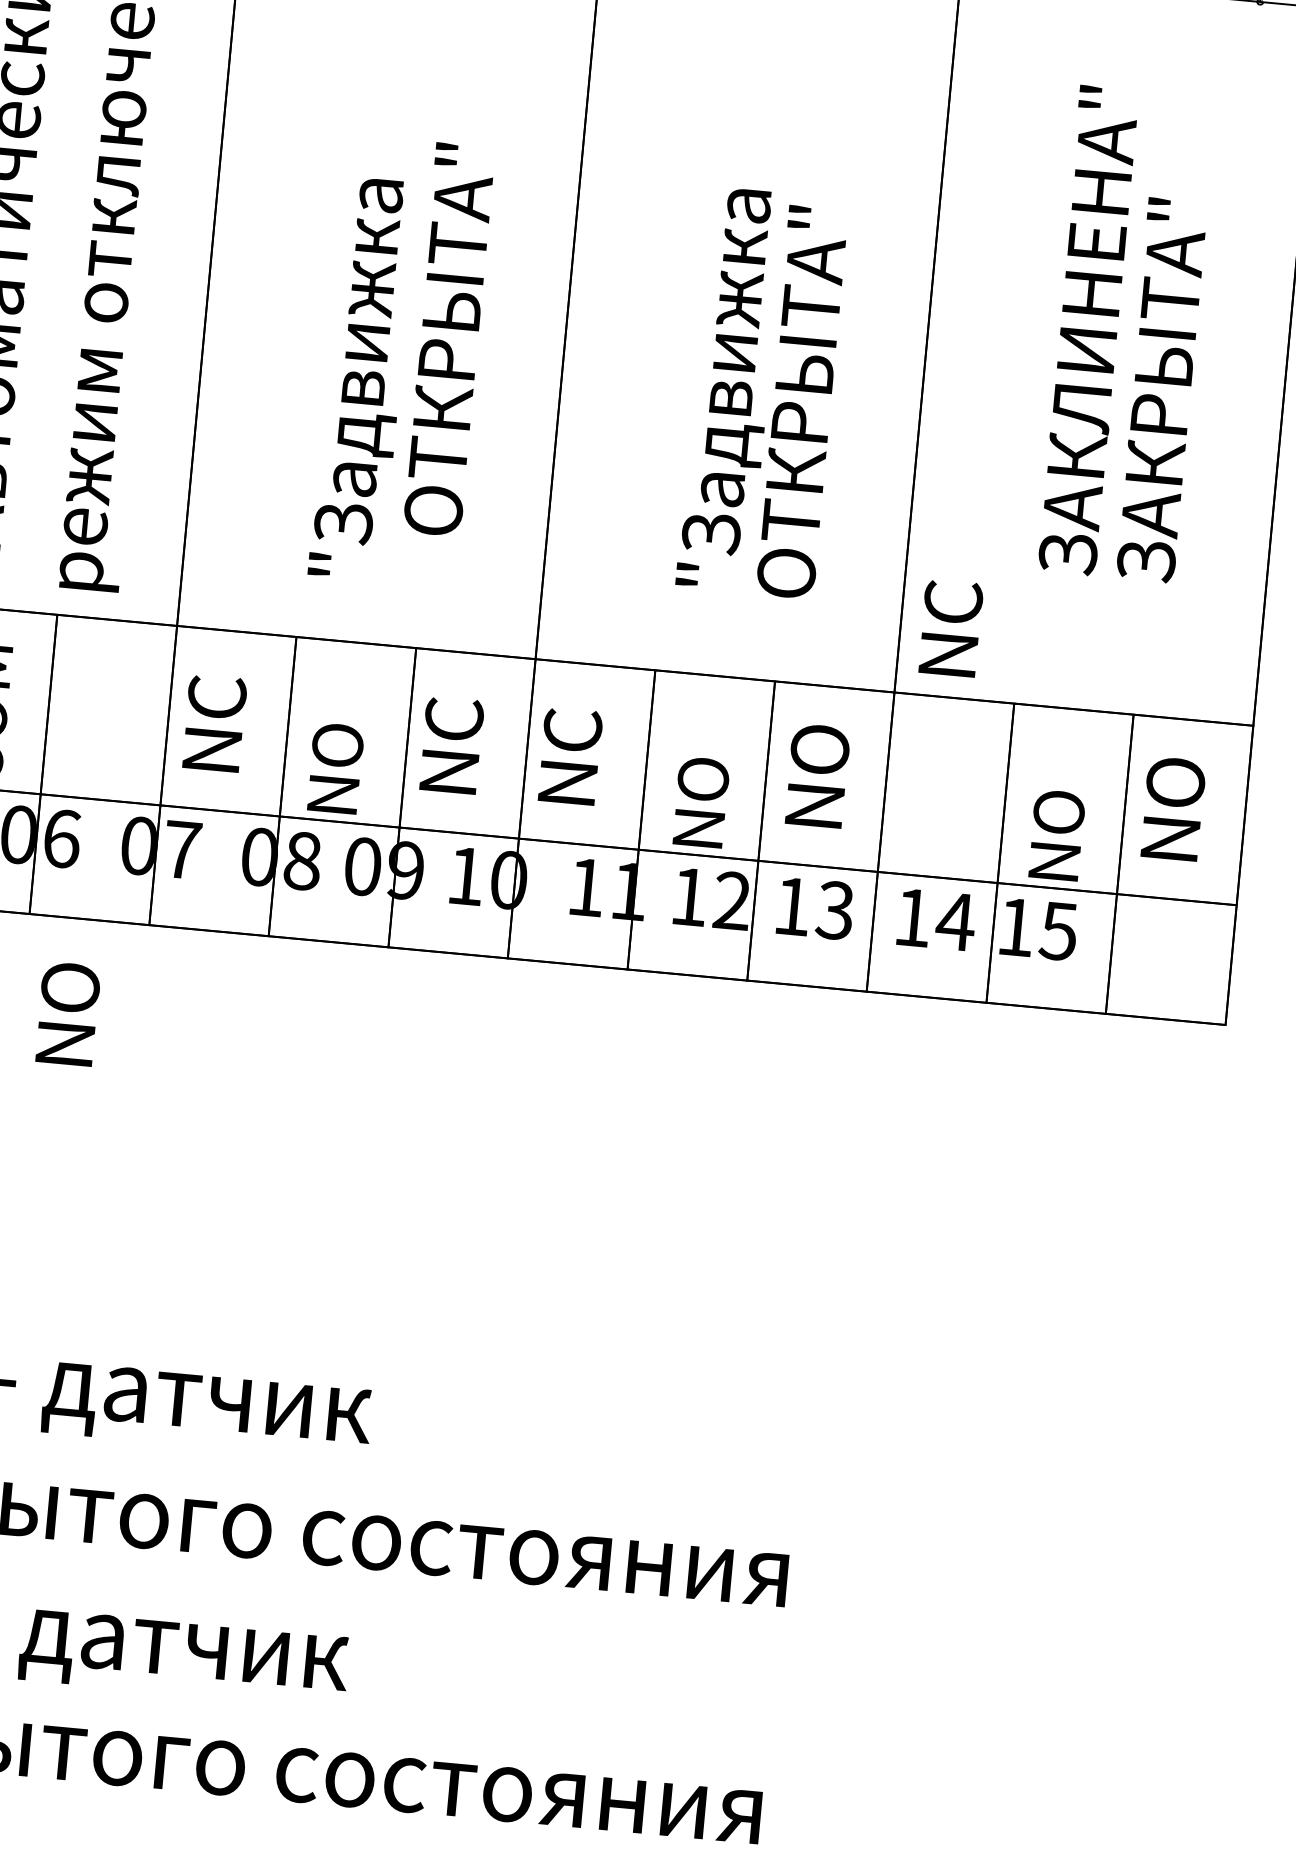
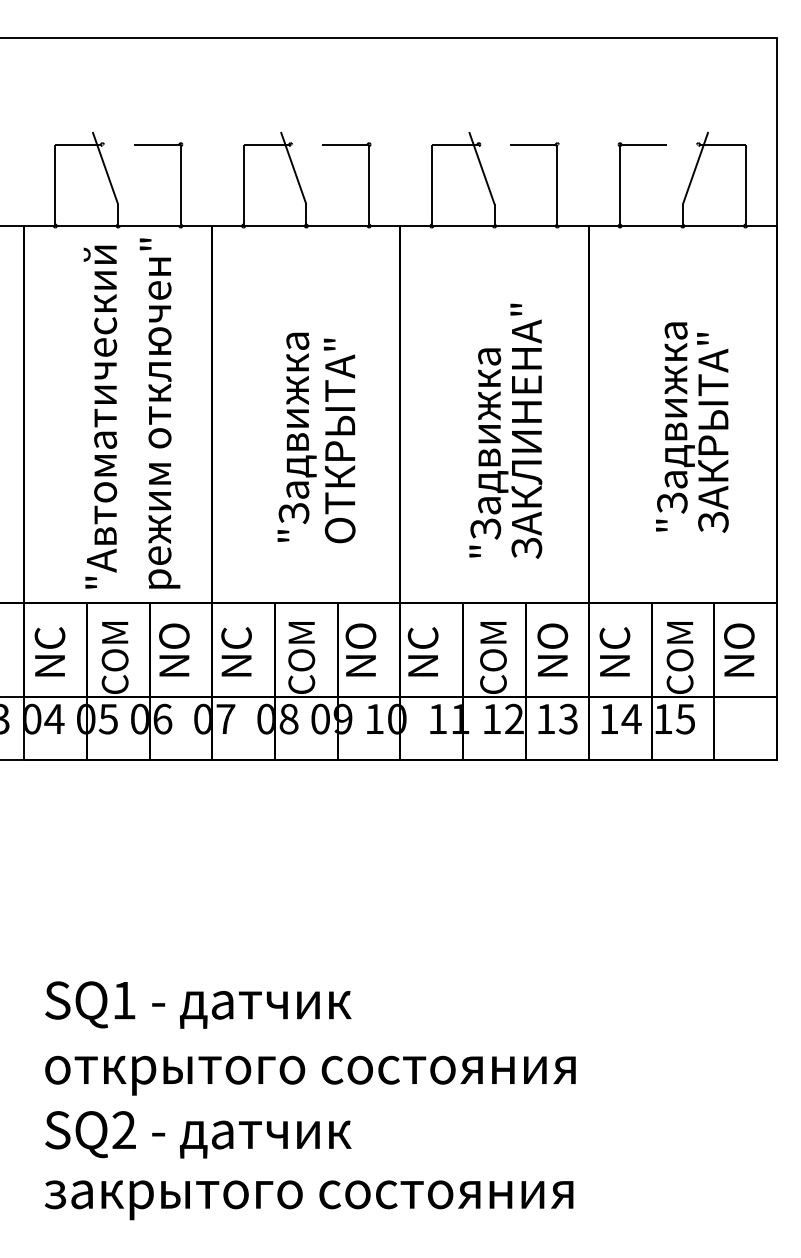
text: (1095, 329) -> (675, 404), ЗАКЛИНЕНА" -> "Задвижка
text: (806, 352) -> (526, 430), ОТКРЫТА" -> ЗАКЛИНЕНА"
text: (362, 376) -> (296, 436), moved
text: (950, 627) -> (614, 651), moved
text: (453, 714) -> (360, 635), NС -> NО
text: (337, 745) -> (301, 657), NО -> COM
text: (703, 779) -> (493, 657), NО -> COM
text: (1057, 812) -> (679, 657), NО -> COM
text: (68, 1013) -> (174, 649), moved

